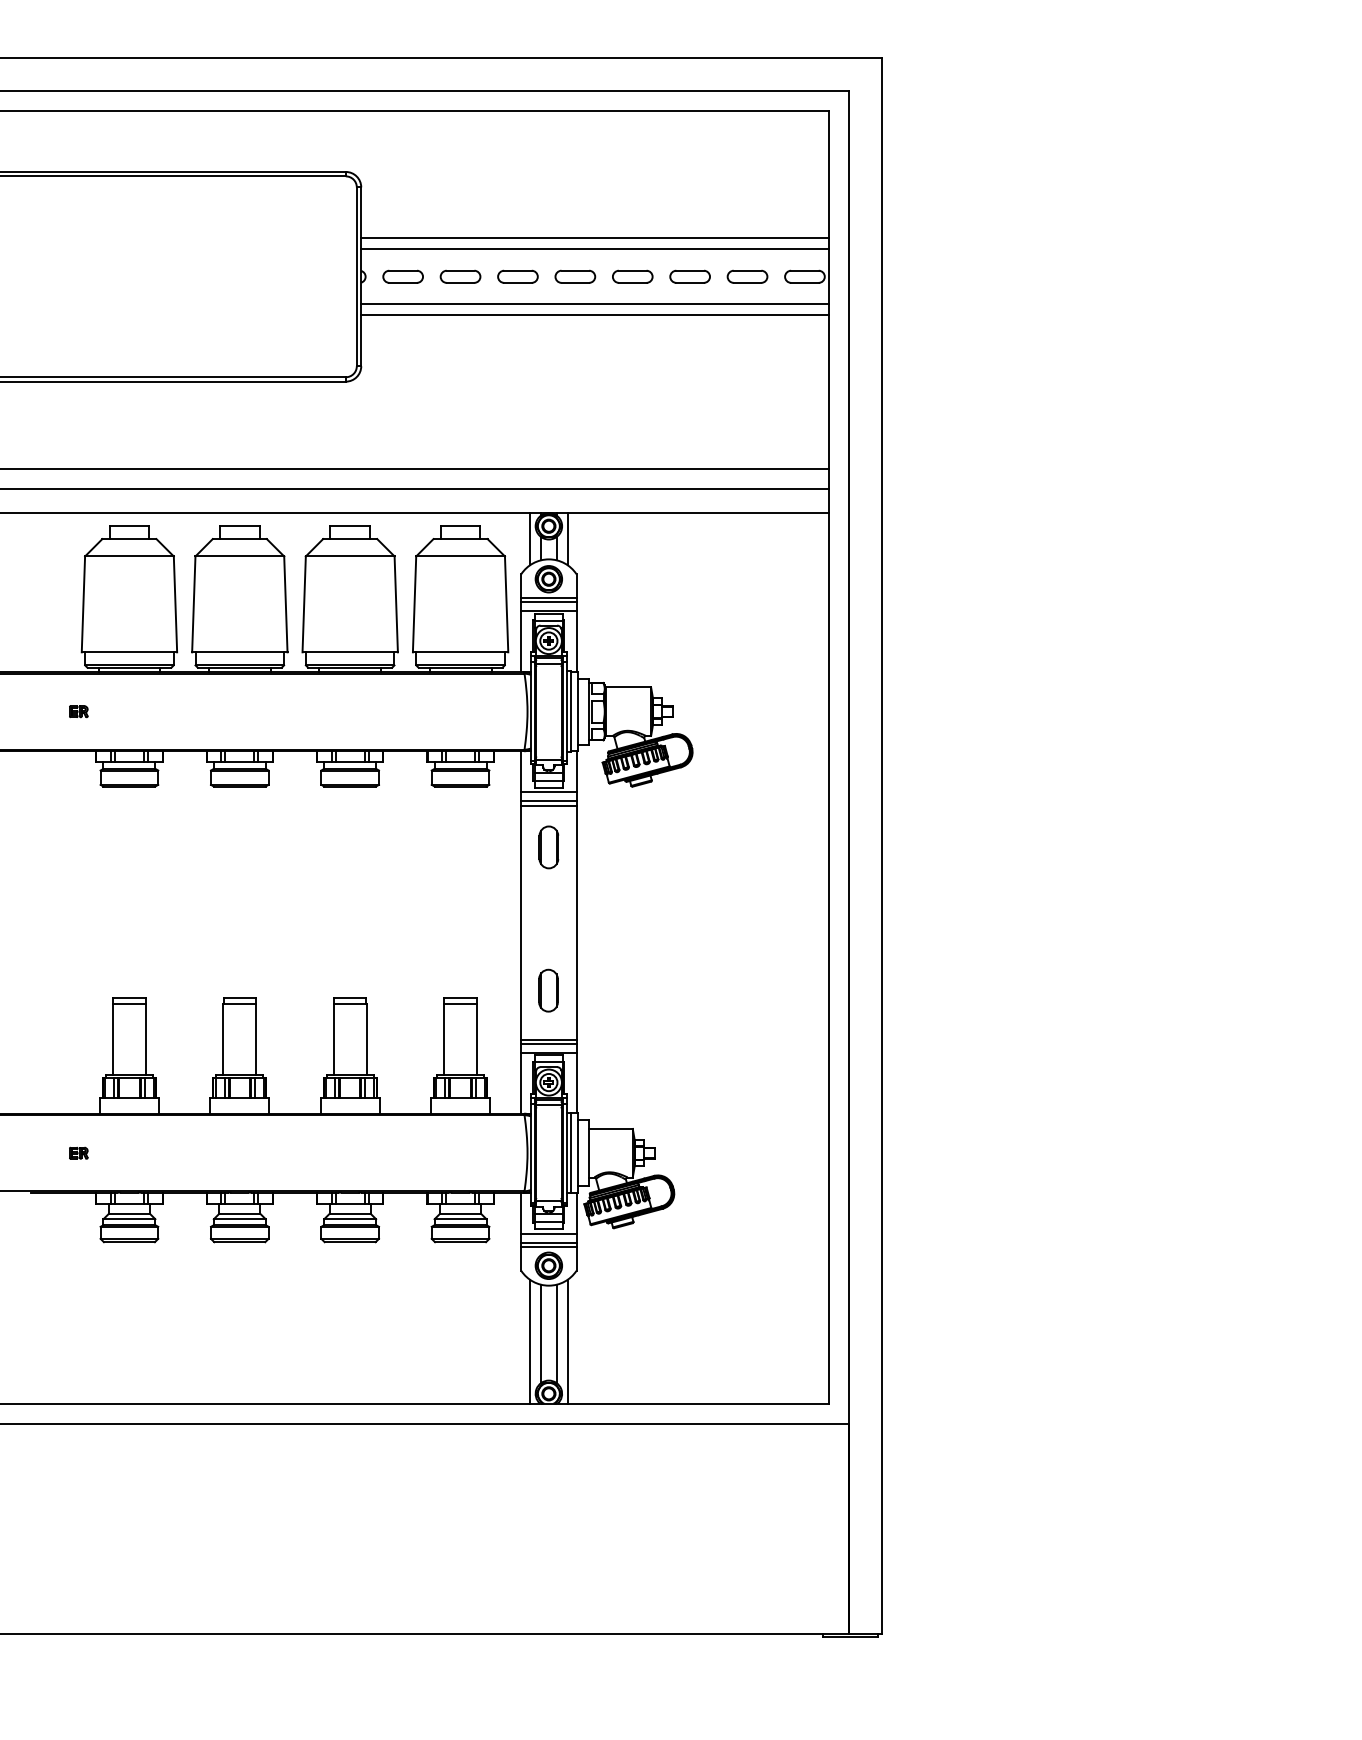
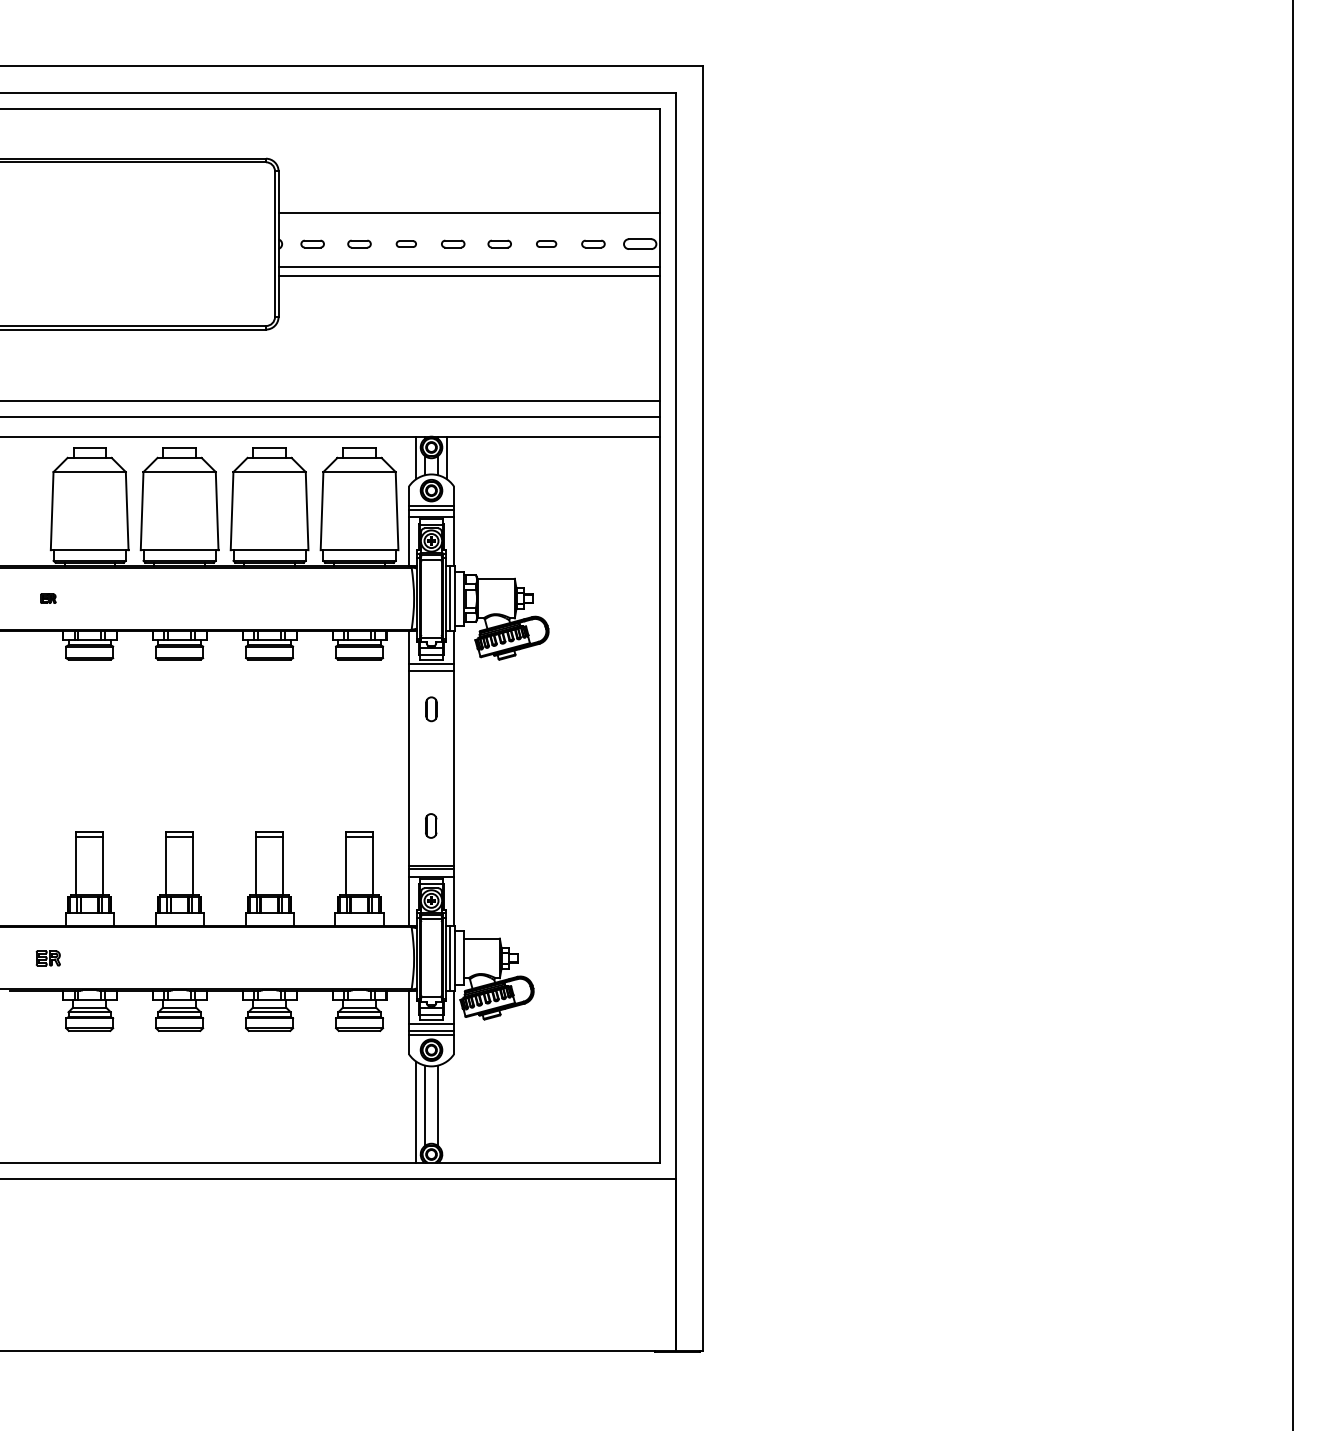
line: (595, 249) -> (469, 221), removed
part: (402, 275) -> (312, 243), size x0.7
part: (460, 275) -> (359, 243), size x0.7
part: (518, 275) -> (406, 243), size x0.6
part: (575, 275) -> (453, 243), size x0.7
part: (632, 275) -> (499, 243), size x0.7
part: (689, 275) -> (546, 243), size x0.6
part: (747, 275) -> (593, 243), size x0.7
line: (548, 806) -> (431, 675), removed
part: (548, 847) -> (431, 709), size x0.7
part: (547, 990) -> (430, 825), size x0.7
part: (78, 1153) -> (48, 958), size x1.6
line: (567, 1341) -> (446, 1111), removed

